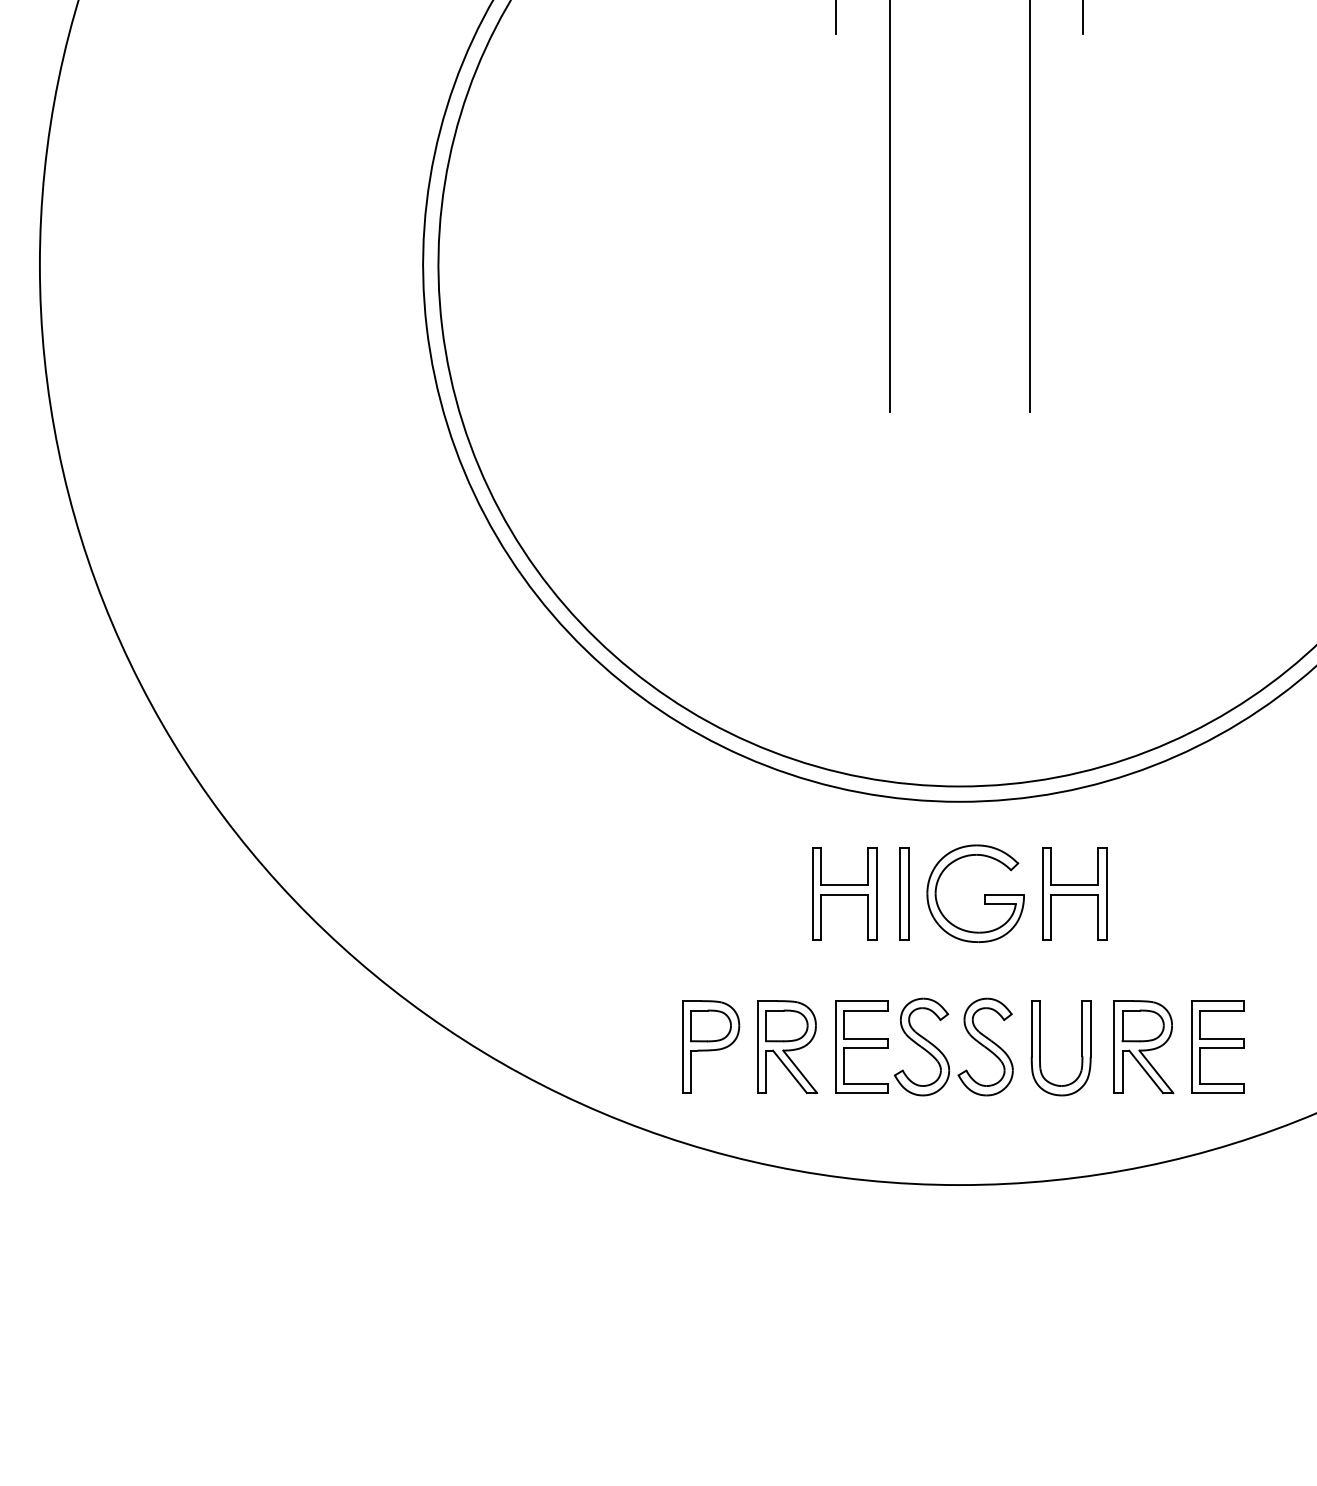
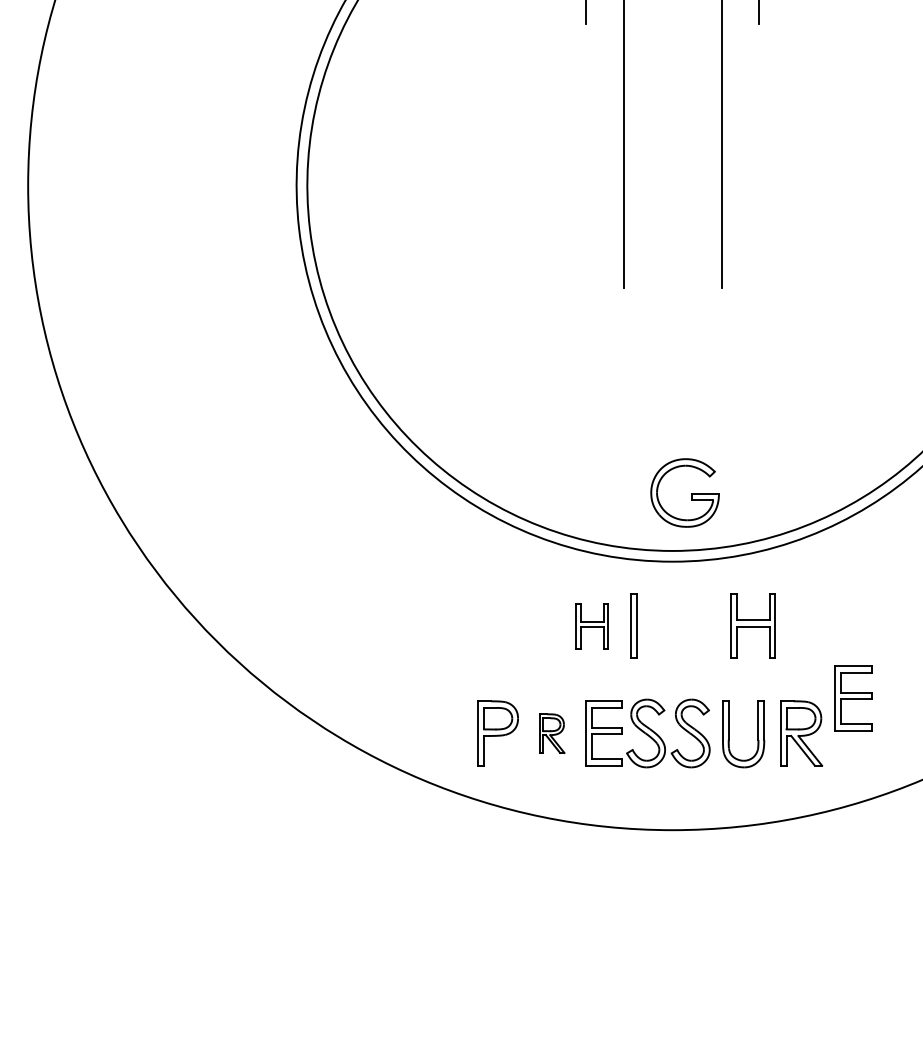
part: (844, 893) -> (591, 625), size x0.7
part: (984, 894) -> (691, 493), moved
part: (1217, 1046) -> (853, 698), moved
part: (787, 1047) -> (551, 733), size x0.6

